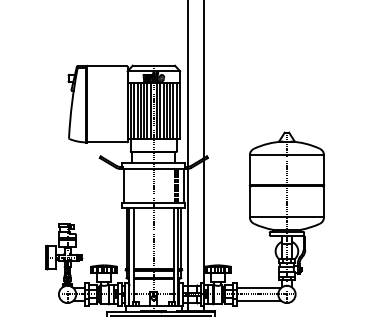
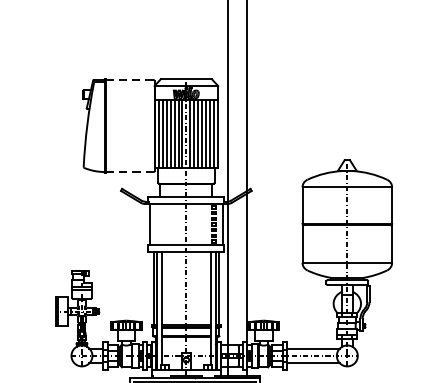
line: (106, 66) -> (129, 80), solid -> dashed
line: (106, 142) -> (129, 172), solid -> dashed

